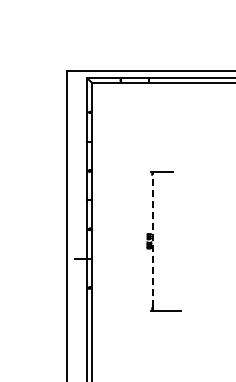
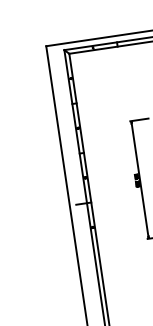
line: (152, 240) -> (139, 179), dashed -> solid

